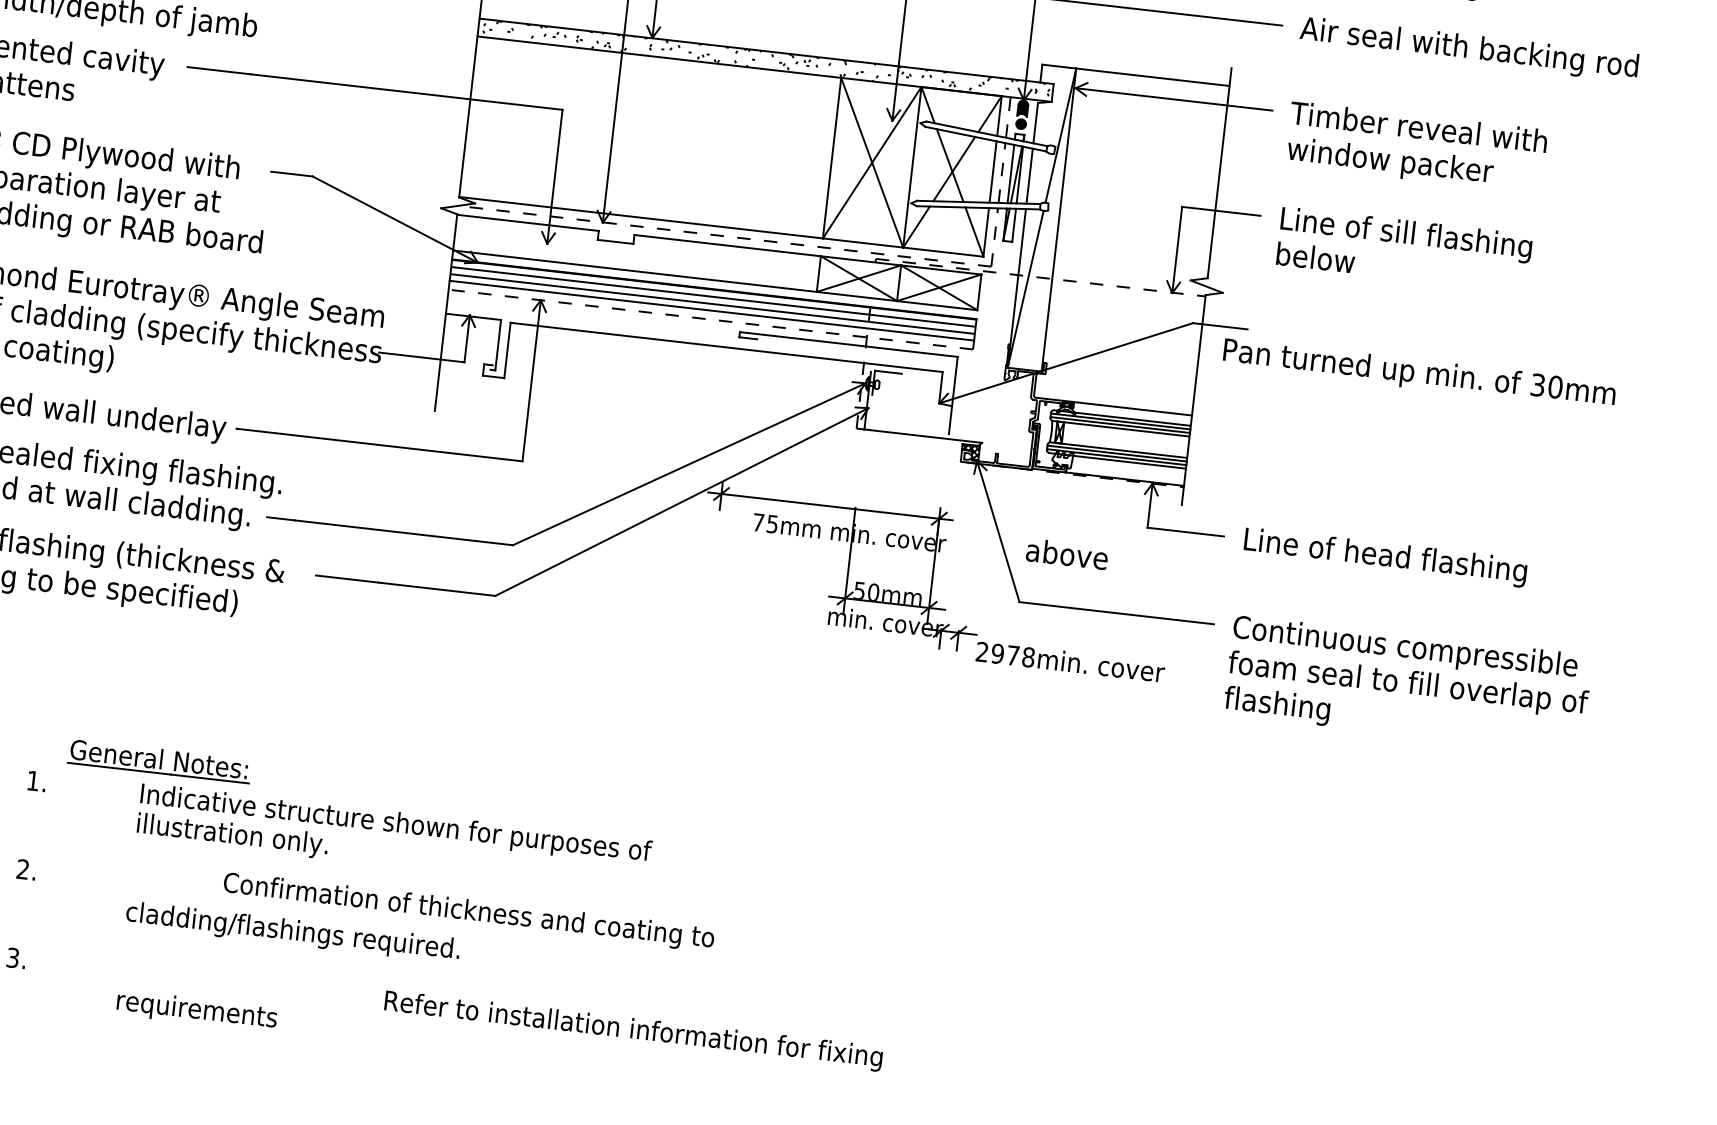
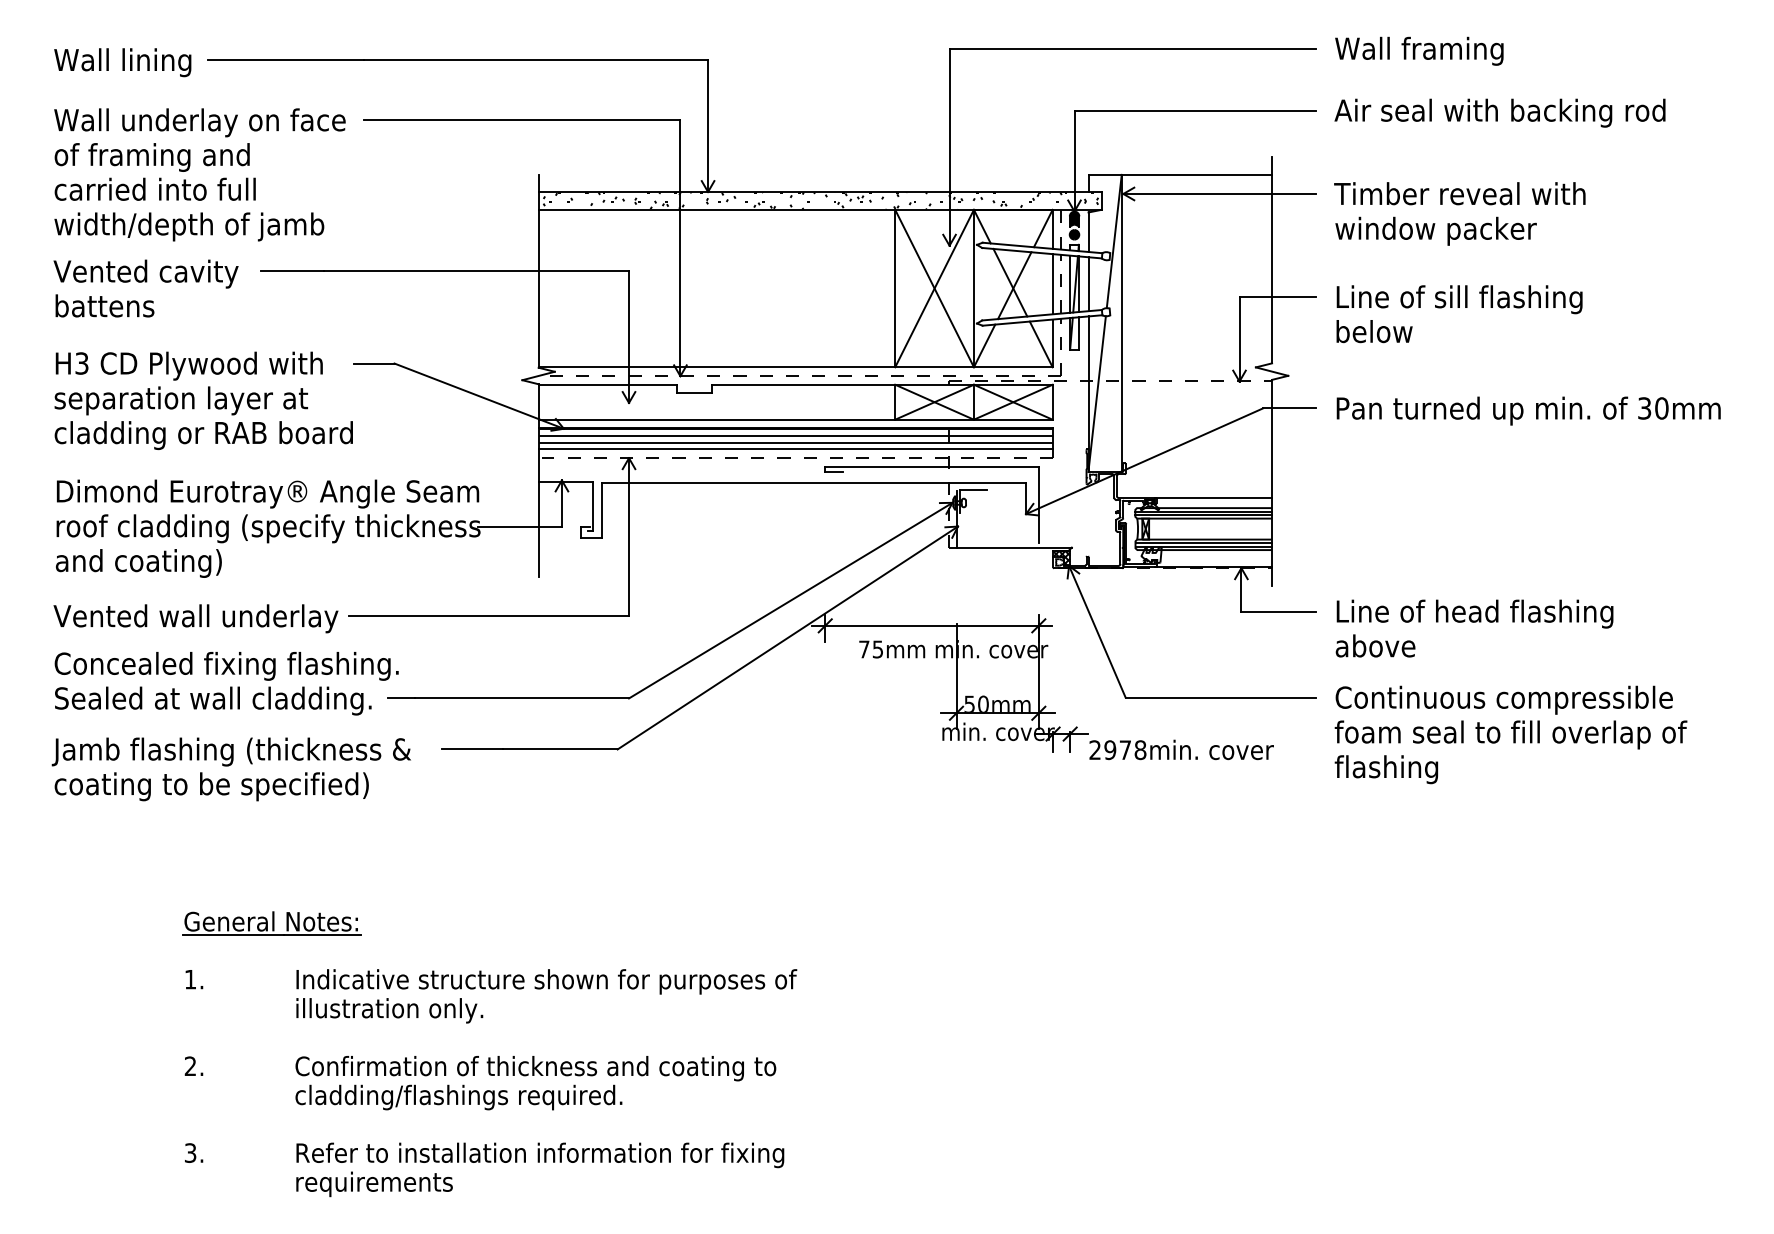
text: (1419, 373) -> (1528, 410), moved
text: (1067, 553) -> (1375, 645), moved
part: (159, 761) -> (271, 923), moved
text: (468, 912) -> (535, 1068), moved
text: (633, 1031) -> (540, 1155), moved

